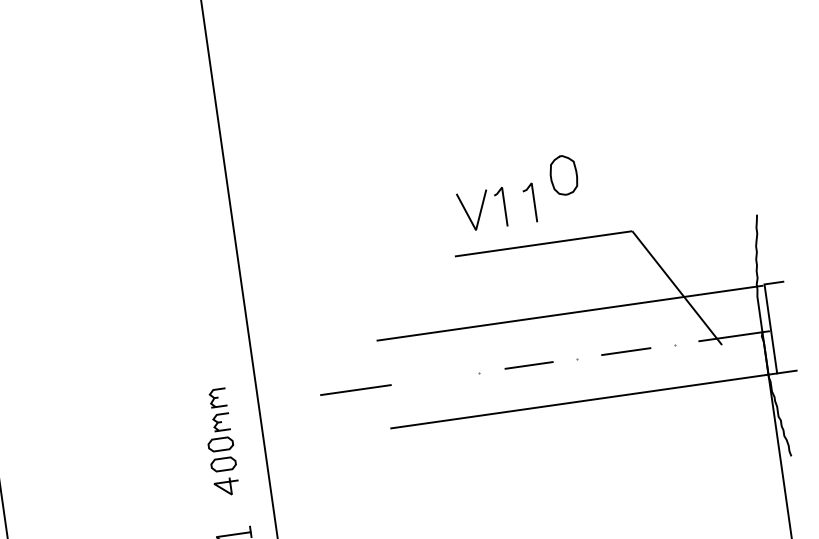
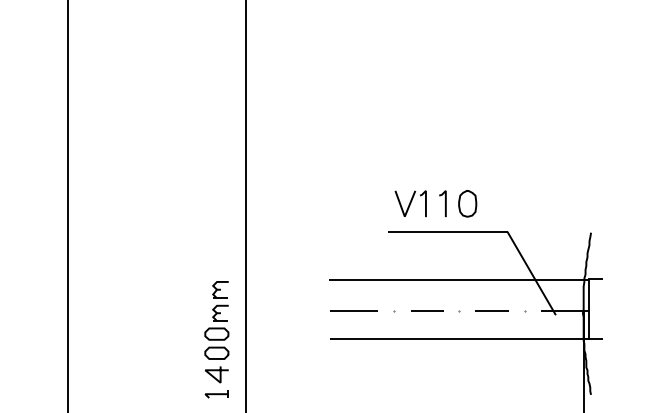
curve: (552, 173) -> (460, 201), moved
line: (355, 390) -> (353, 310), moved
part: (219, 442) -> (216, 332), size x1.43

